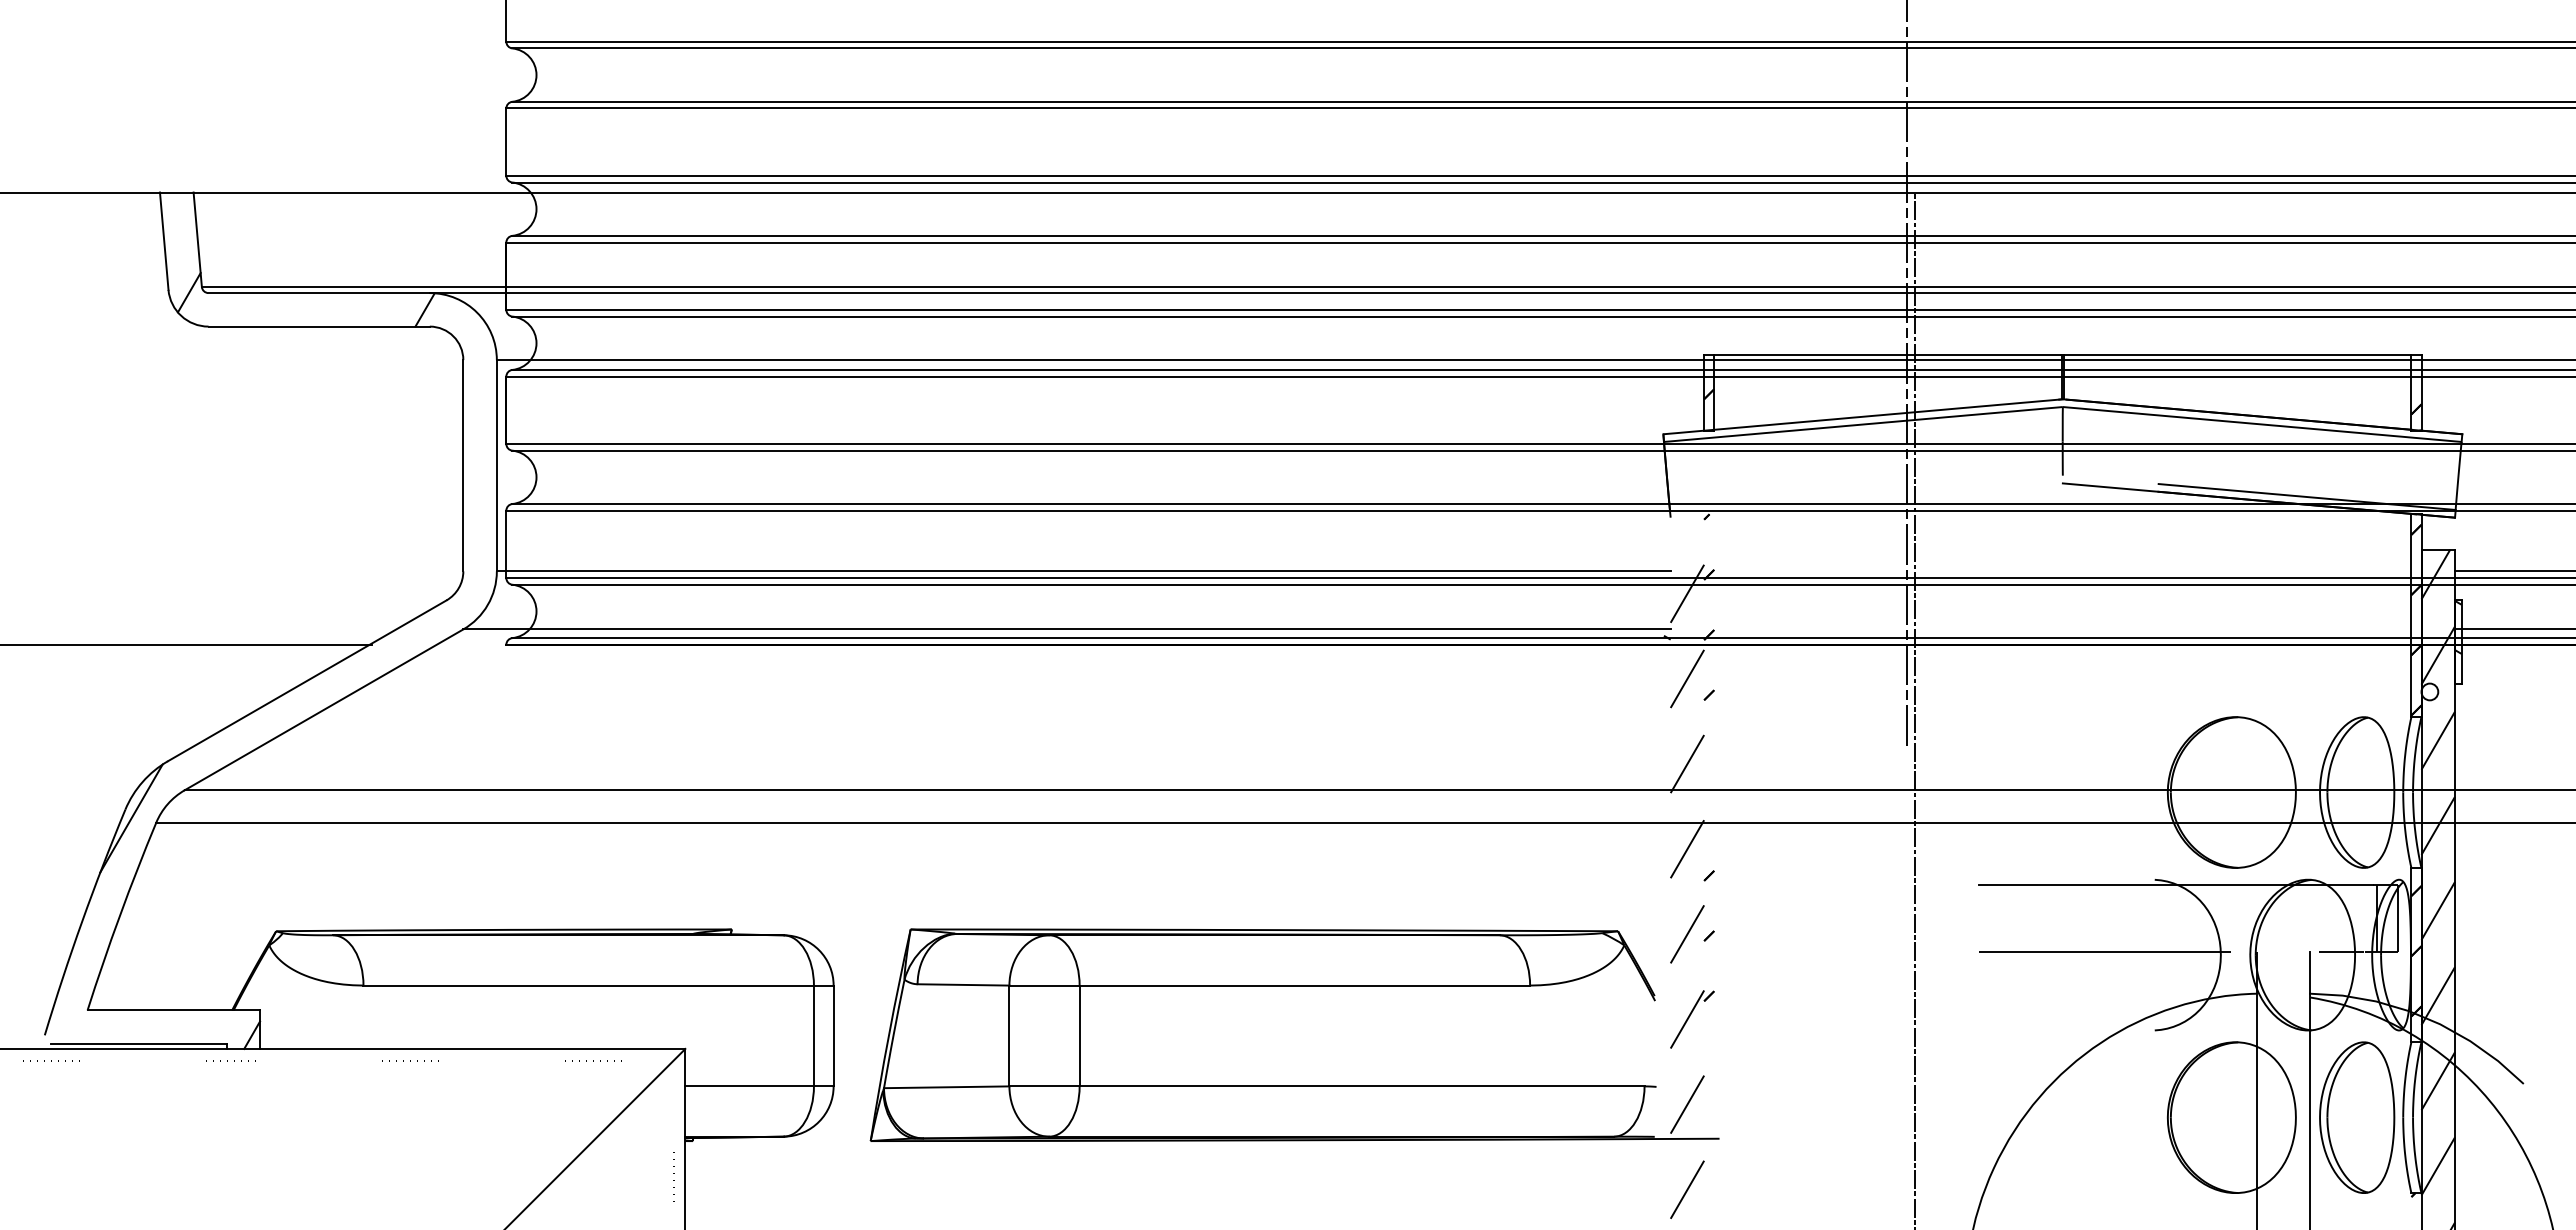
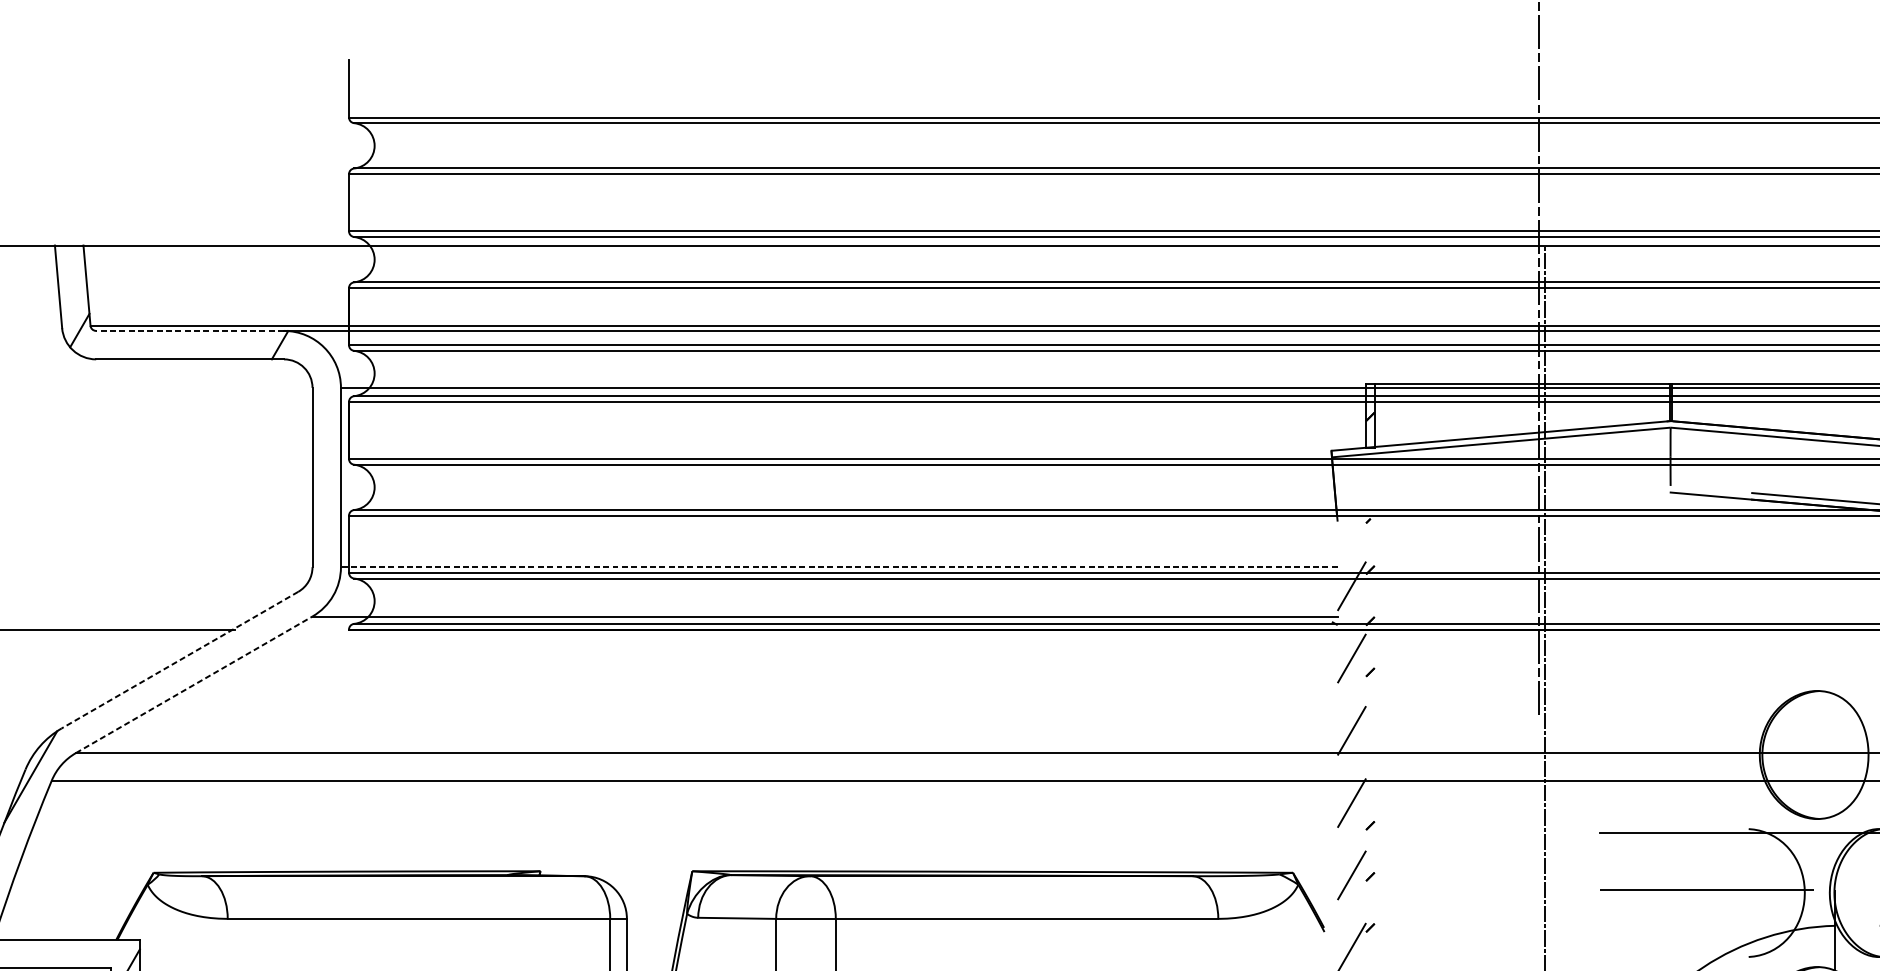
line: (319, 293) -> (190, 331), solid -> dashed
line: (1083, 571) -> (839, 567), solid -> dashed
line: (307, 680) -> (180, 659), solid -> dashed
line: (324, 709) -> (194, 684), solid -> dashed

